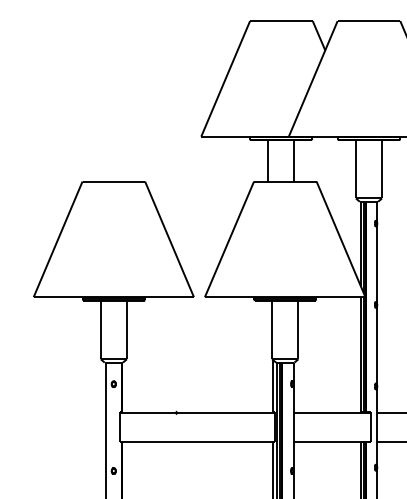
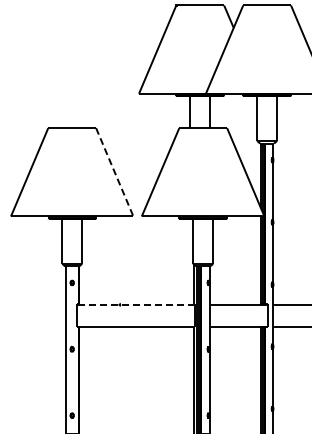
line: (169, 239) -> (114, 172), solid -> dashed
line: (196, 412) -> (135, 304), solid -> dashed

